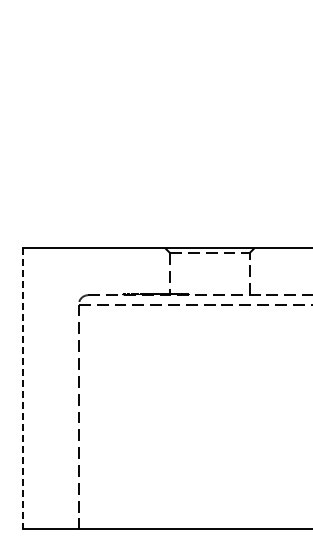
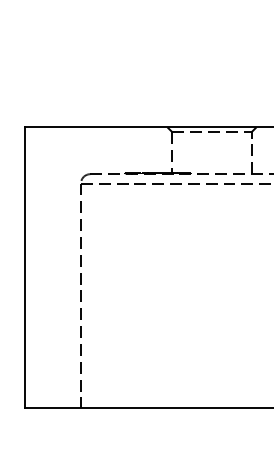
line: (22, 389) -> (24, 268), dashed -> solid

